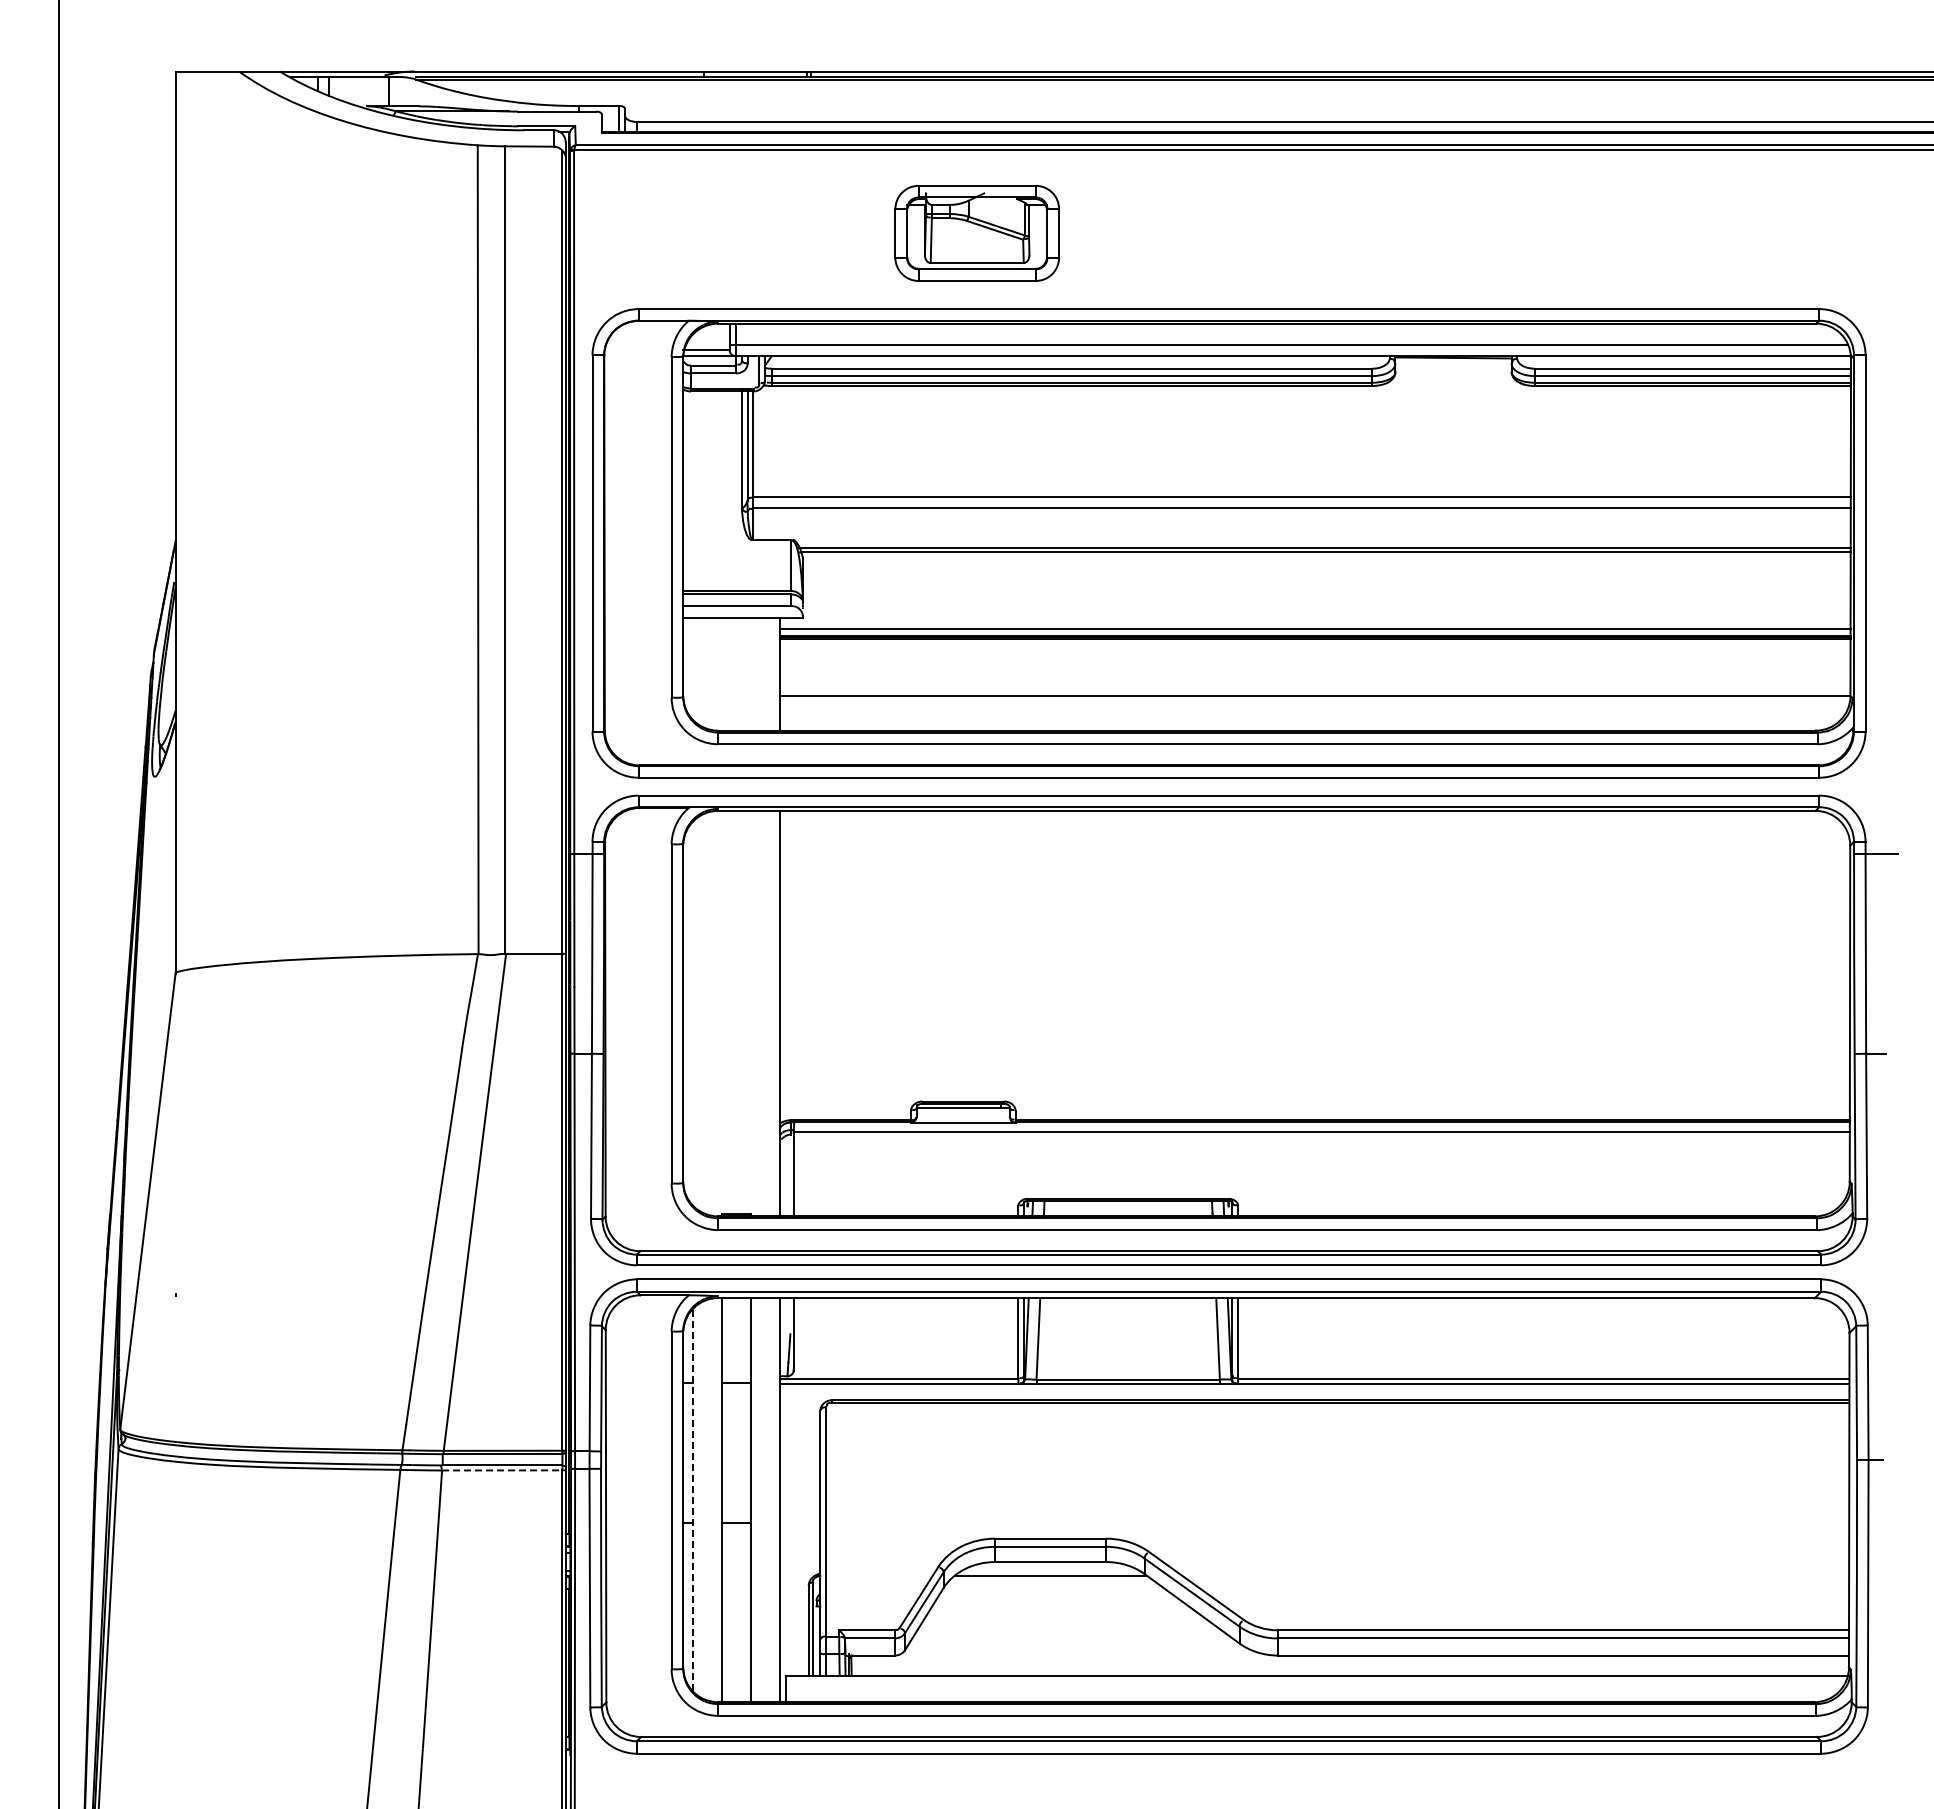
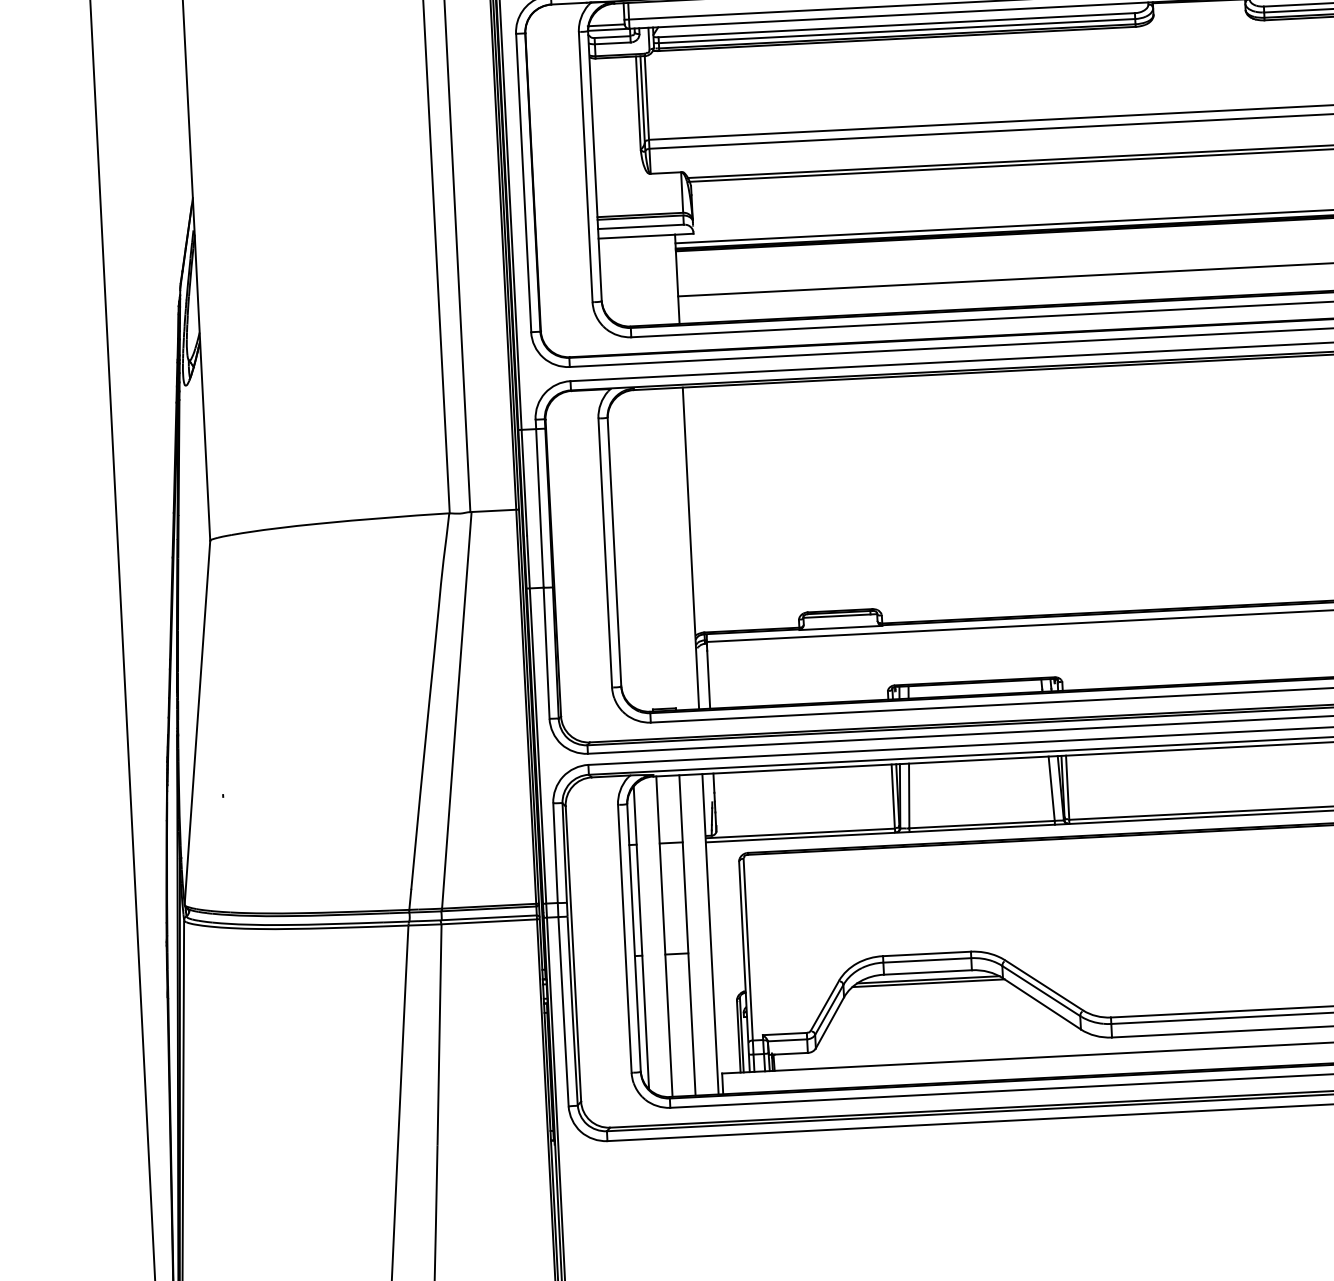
line: (502, 1470) -> (489, 921), dashed -> solid
line: (692, 1500) -> (641, 938), dashed -> solid
line: (1050, 1571) -> (928, 979), added

